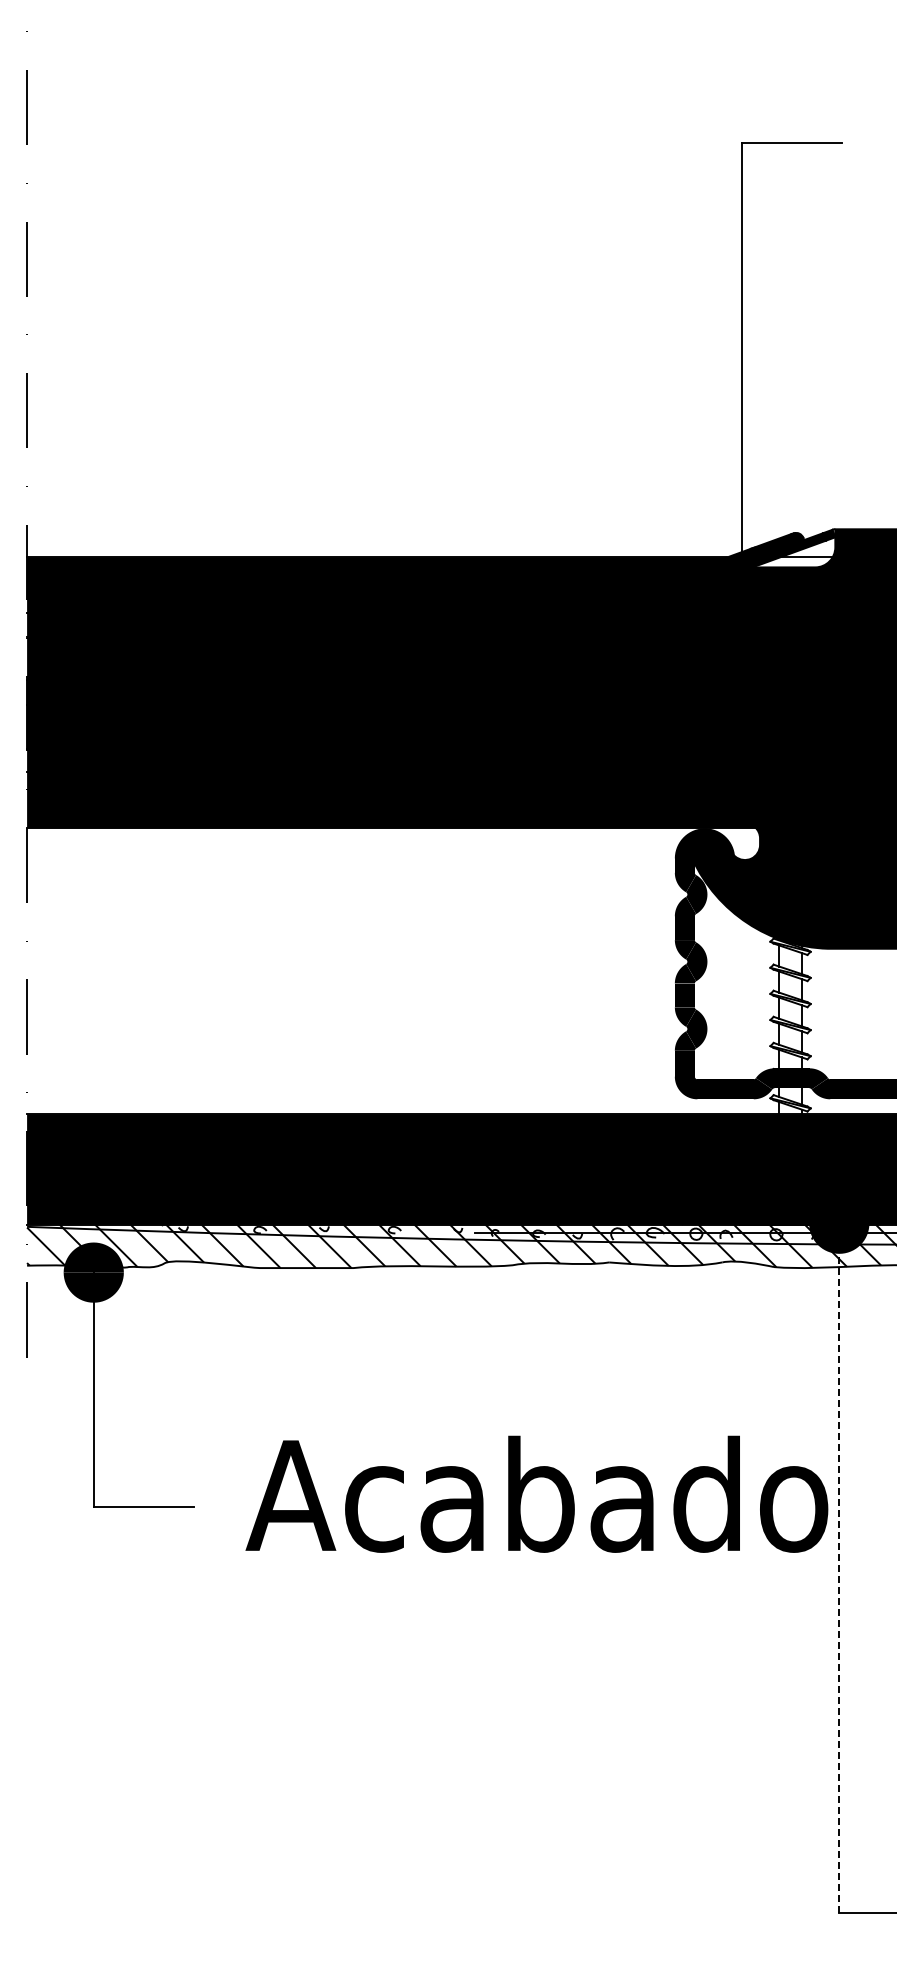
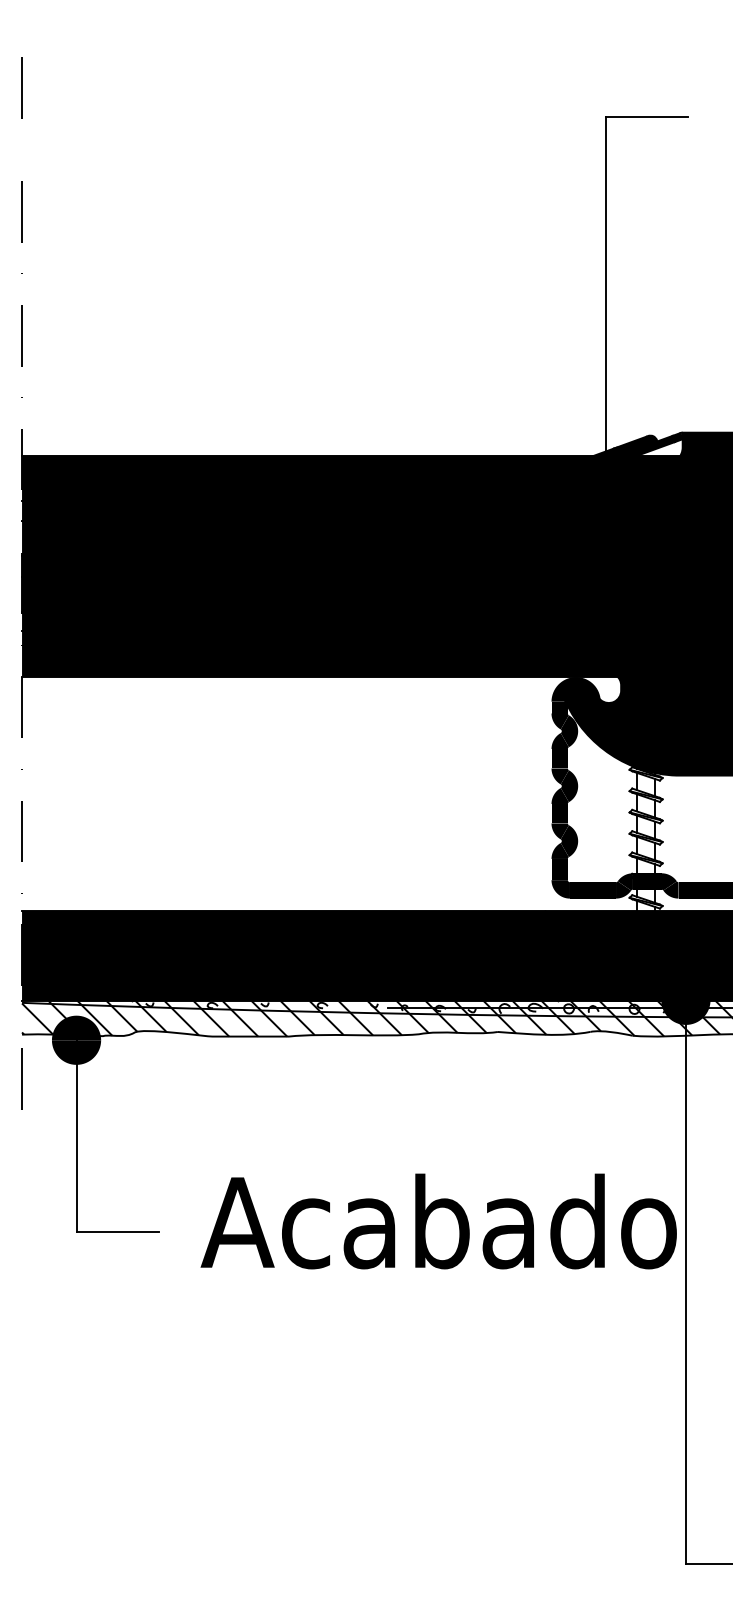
fill: (792, 562) -> (647, 459), added
line: (839, 1568) -> (686, 1282), dashed -> solid

